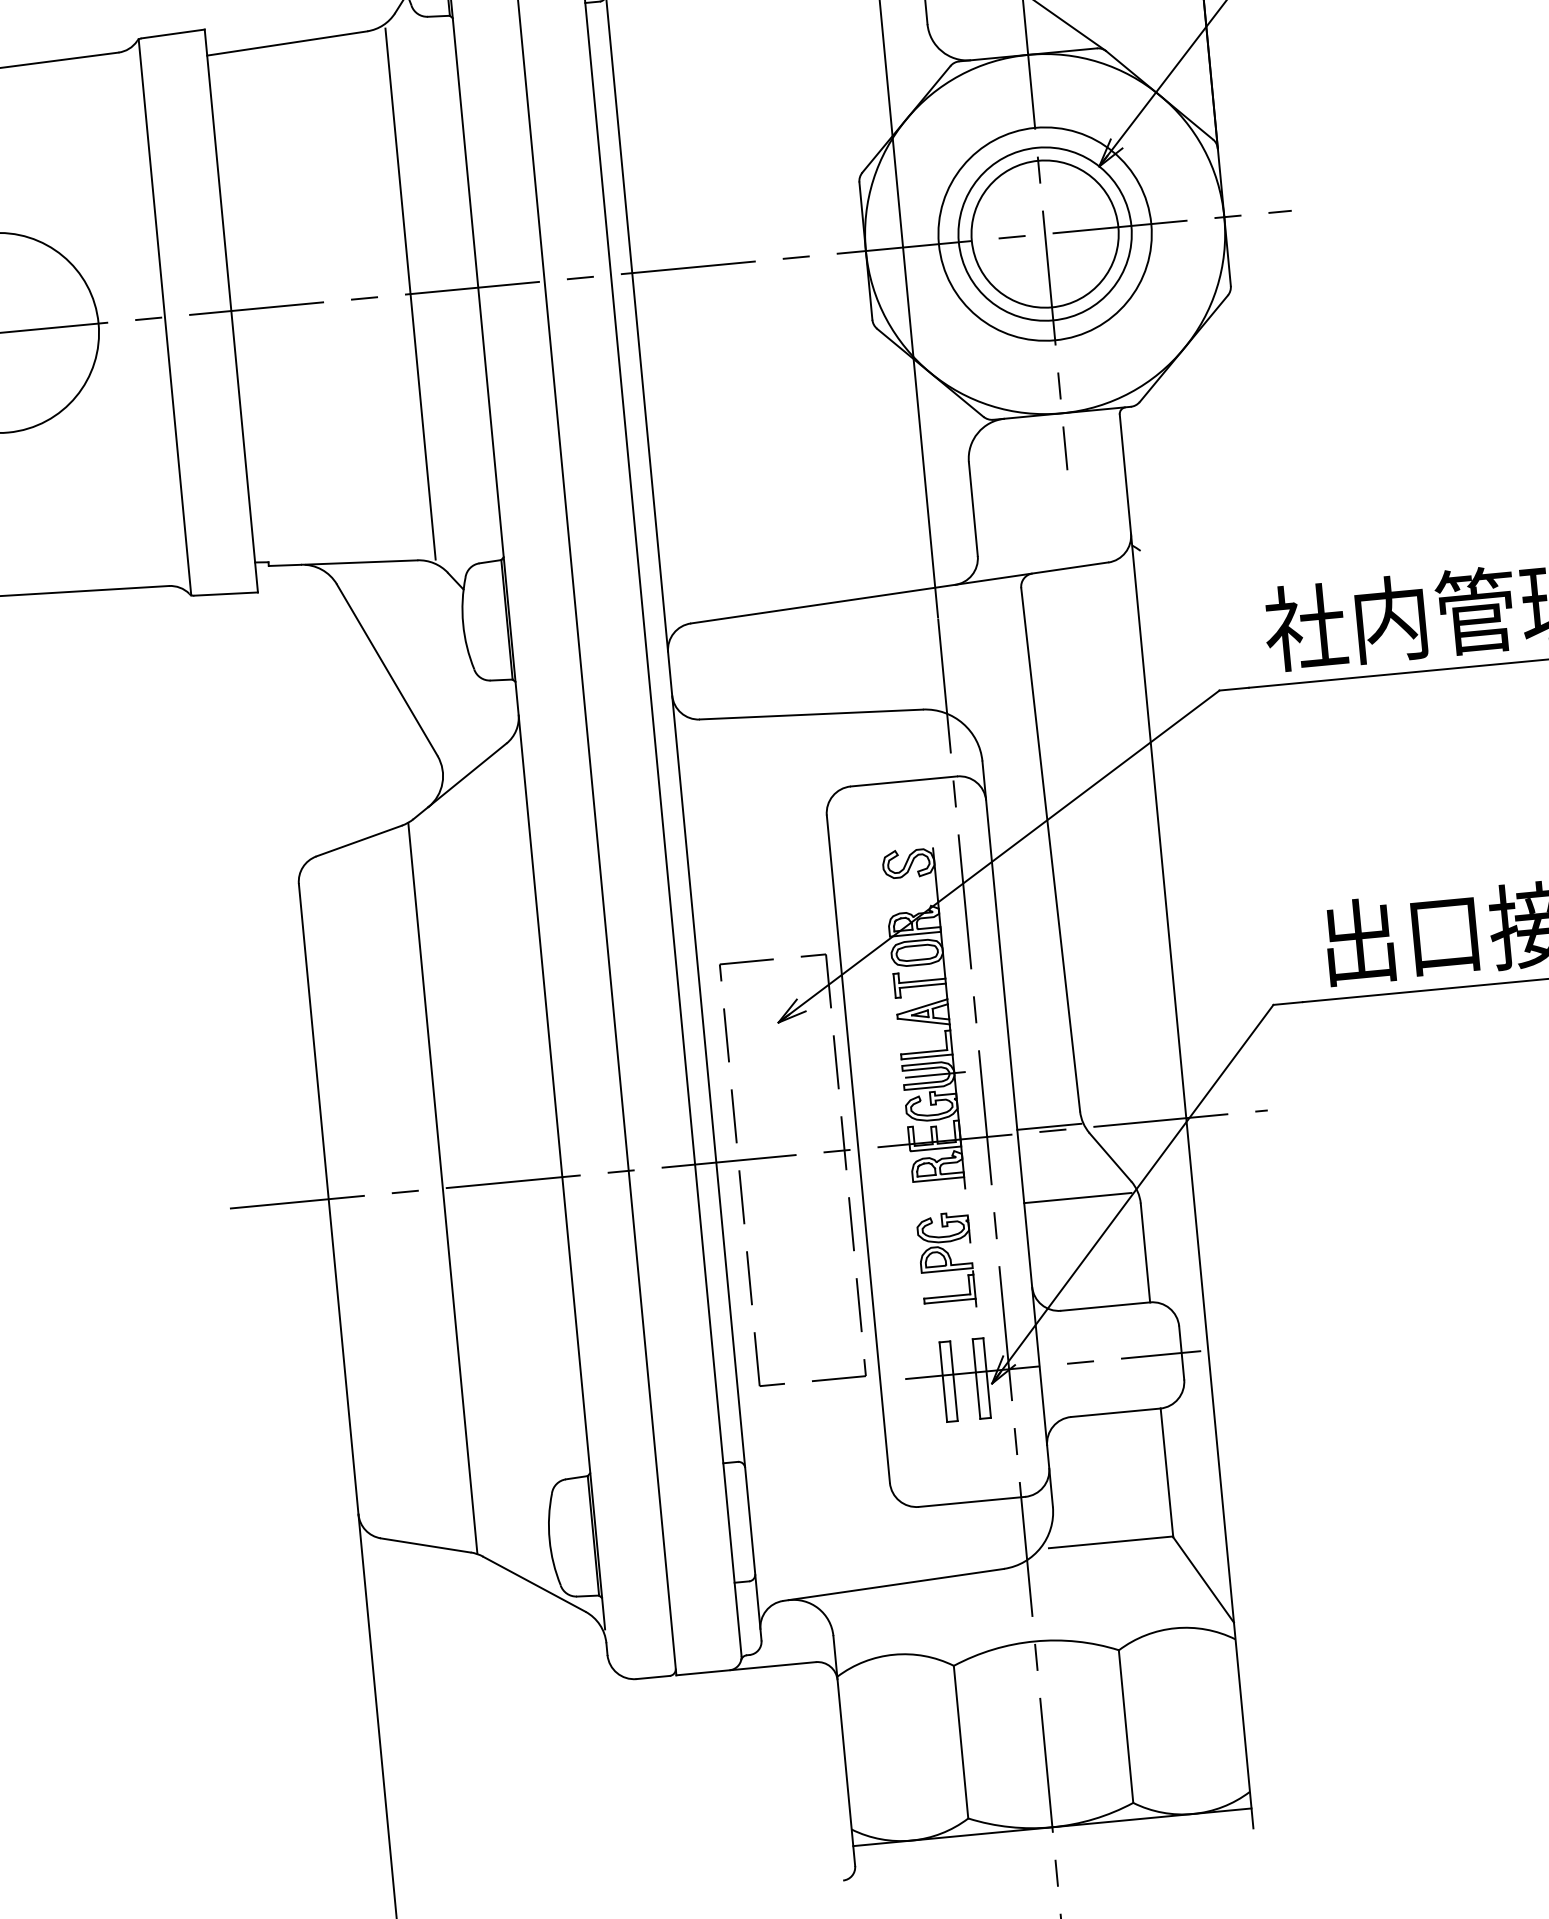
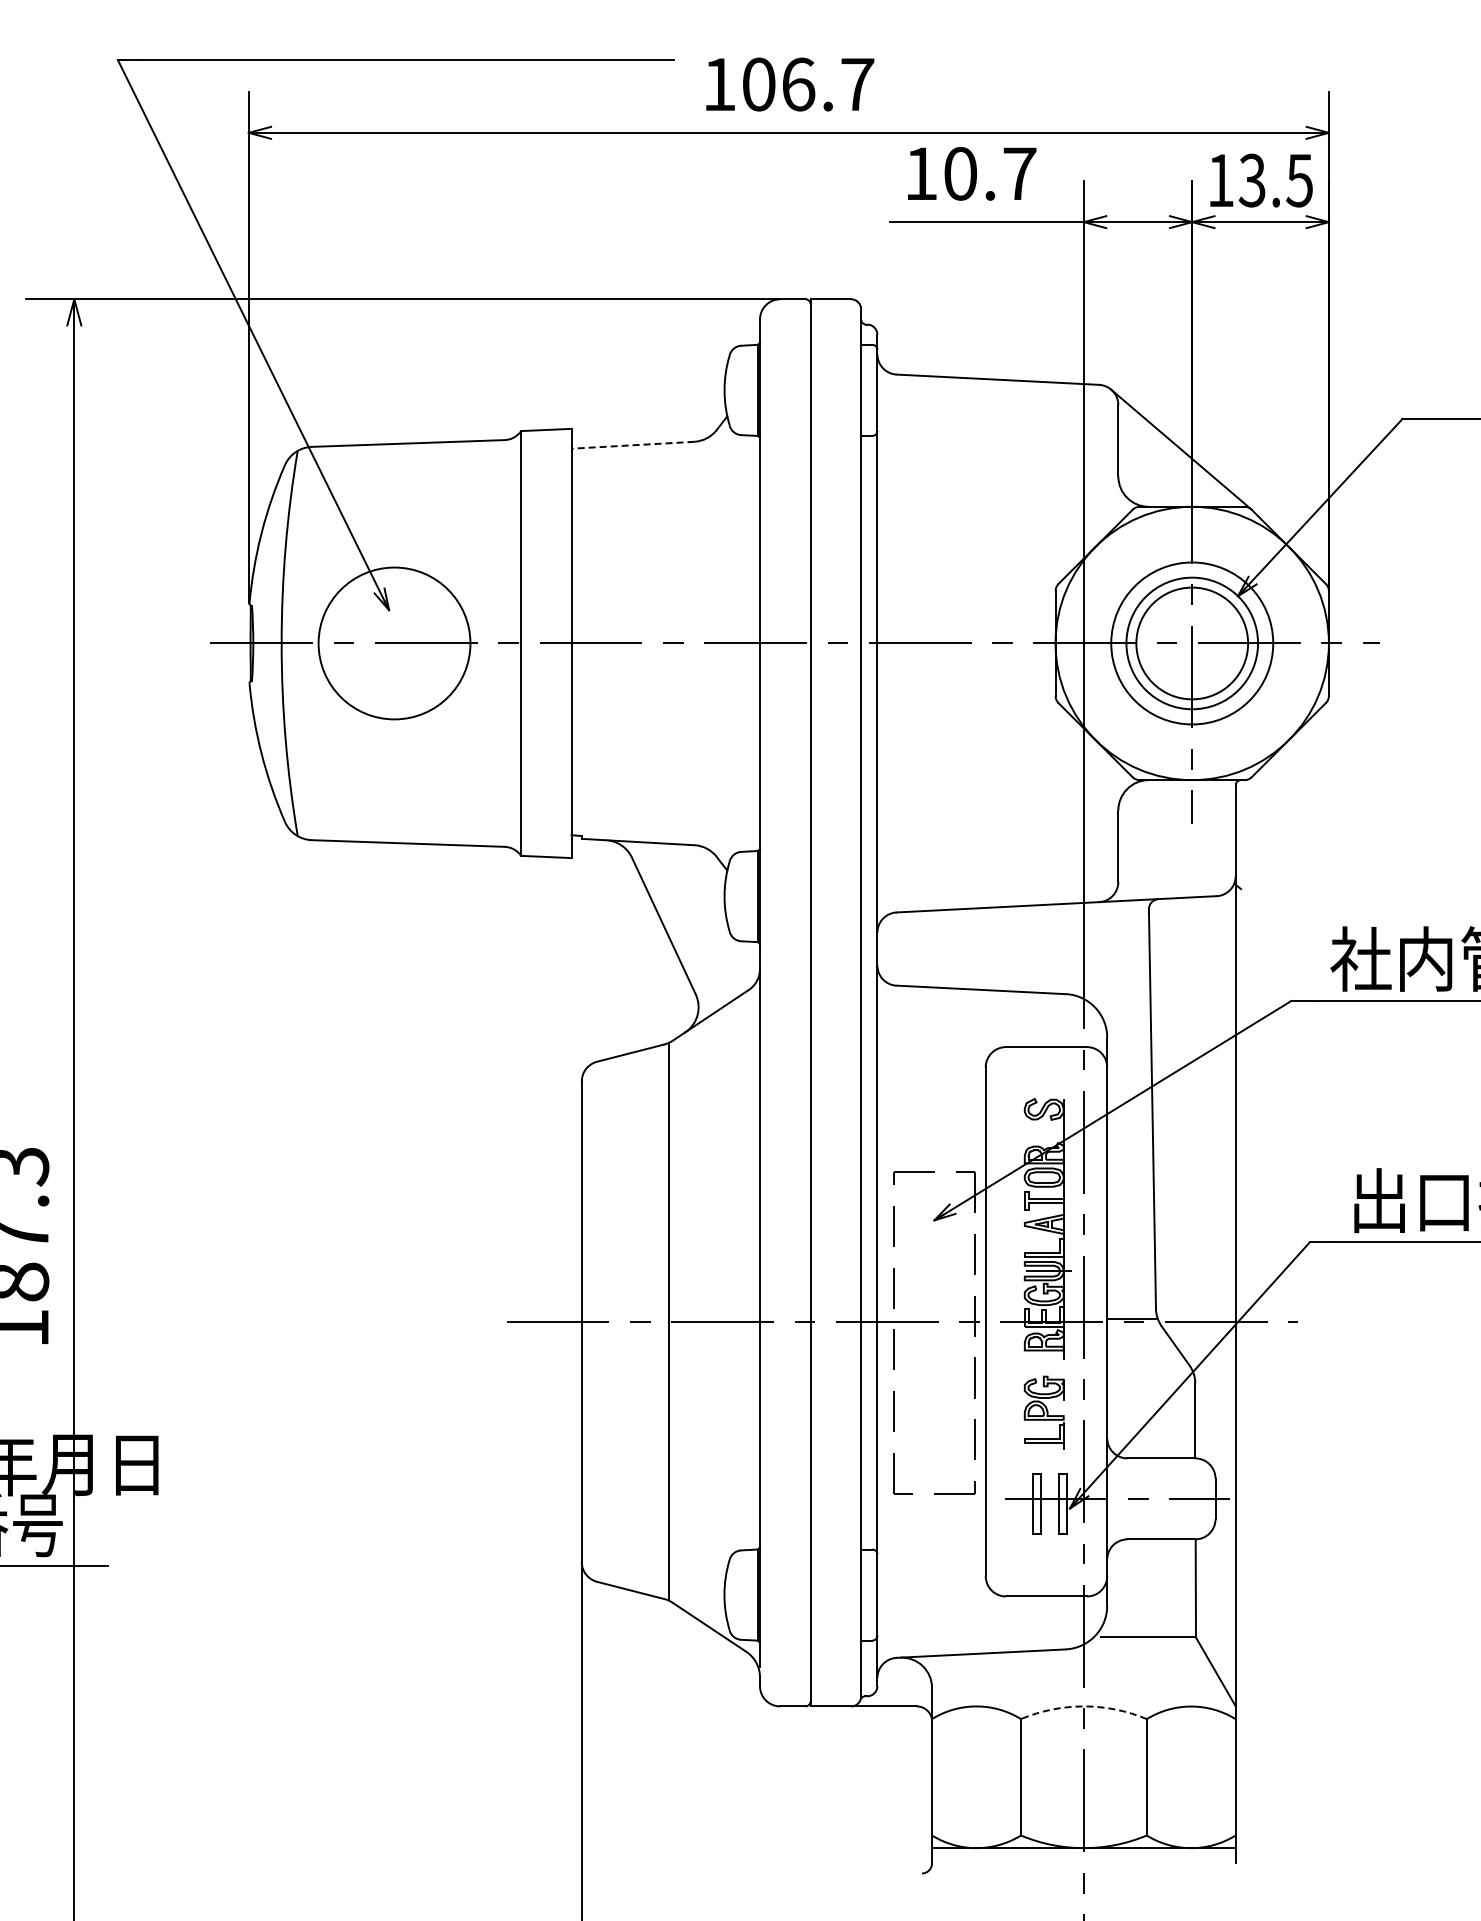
line: (286, 43) -> (632, 445), solid -> dashed
line: (410, 294) -> (708, 643), removed
line: (1078, 1198) -> (1148, 1374), removed
arc: (1034, 1641) -> (1083, 1706), solid -> dashed

